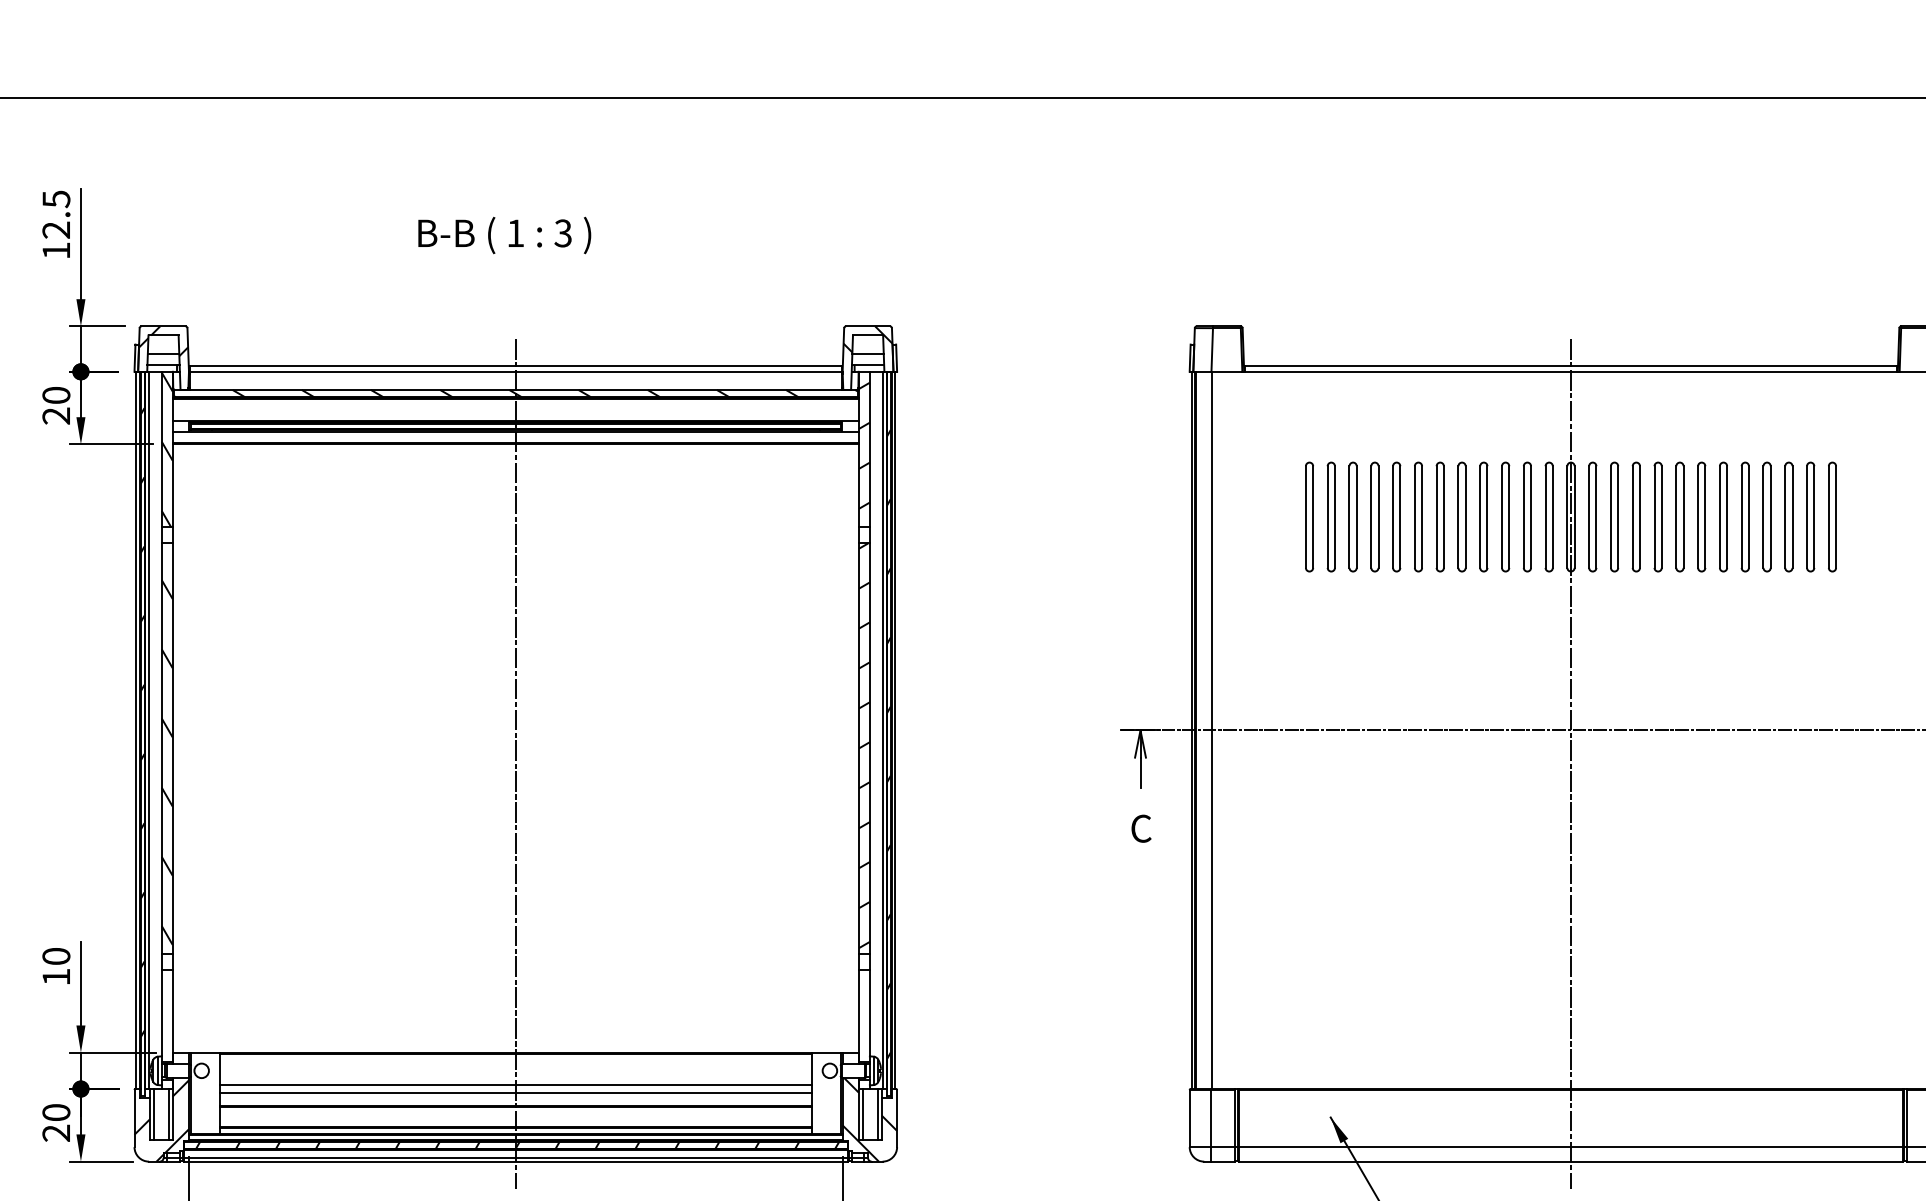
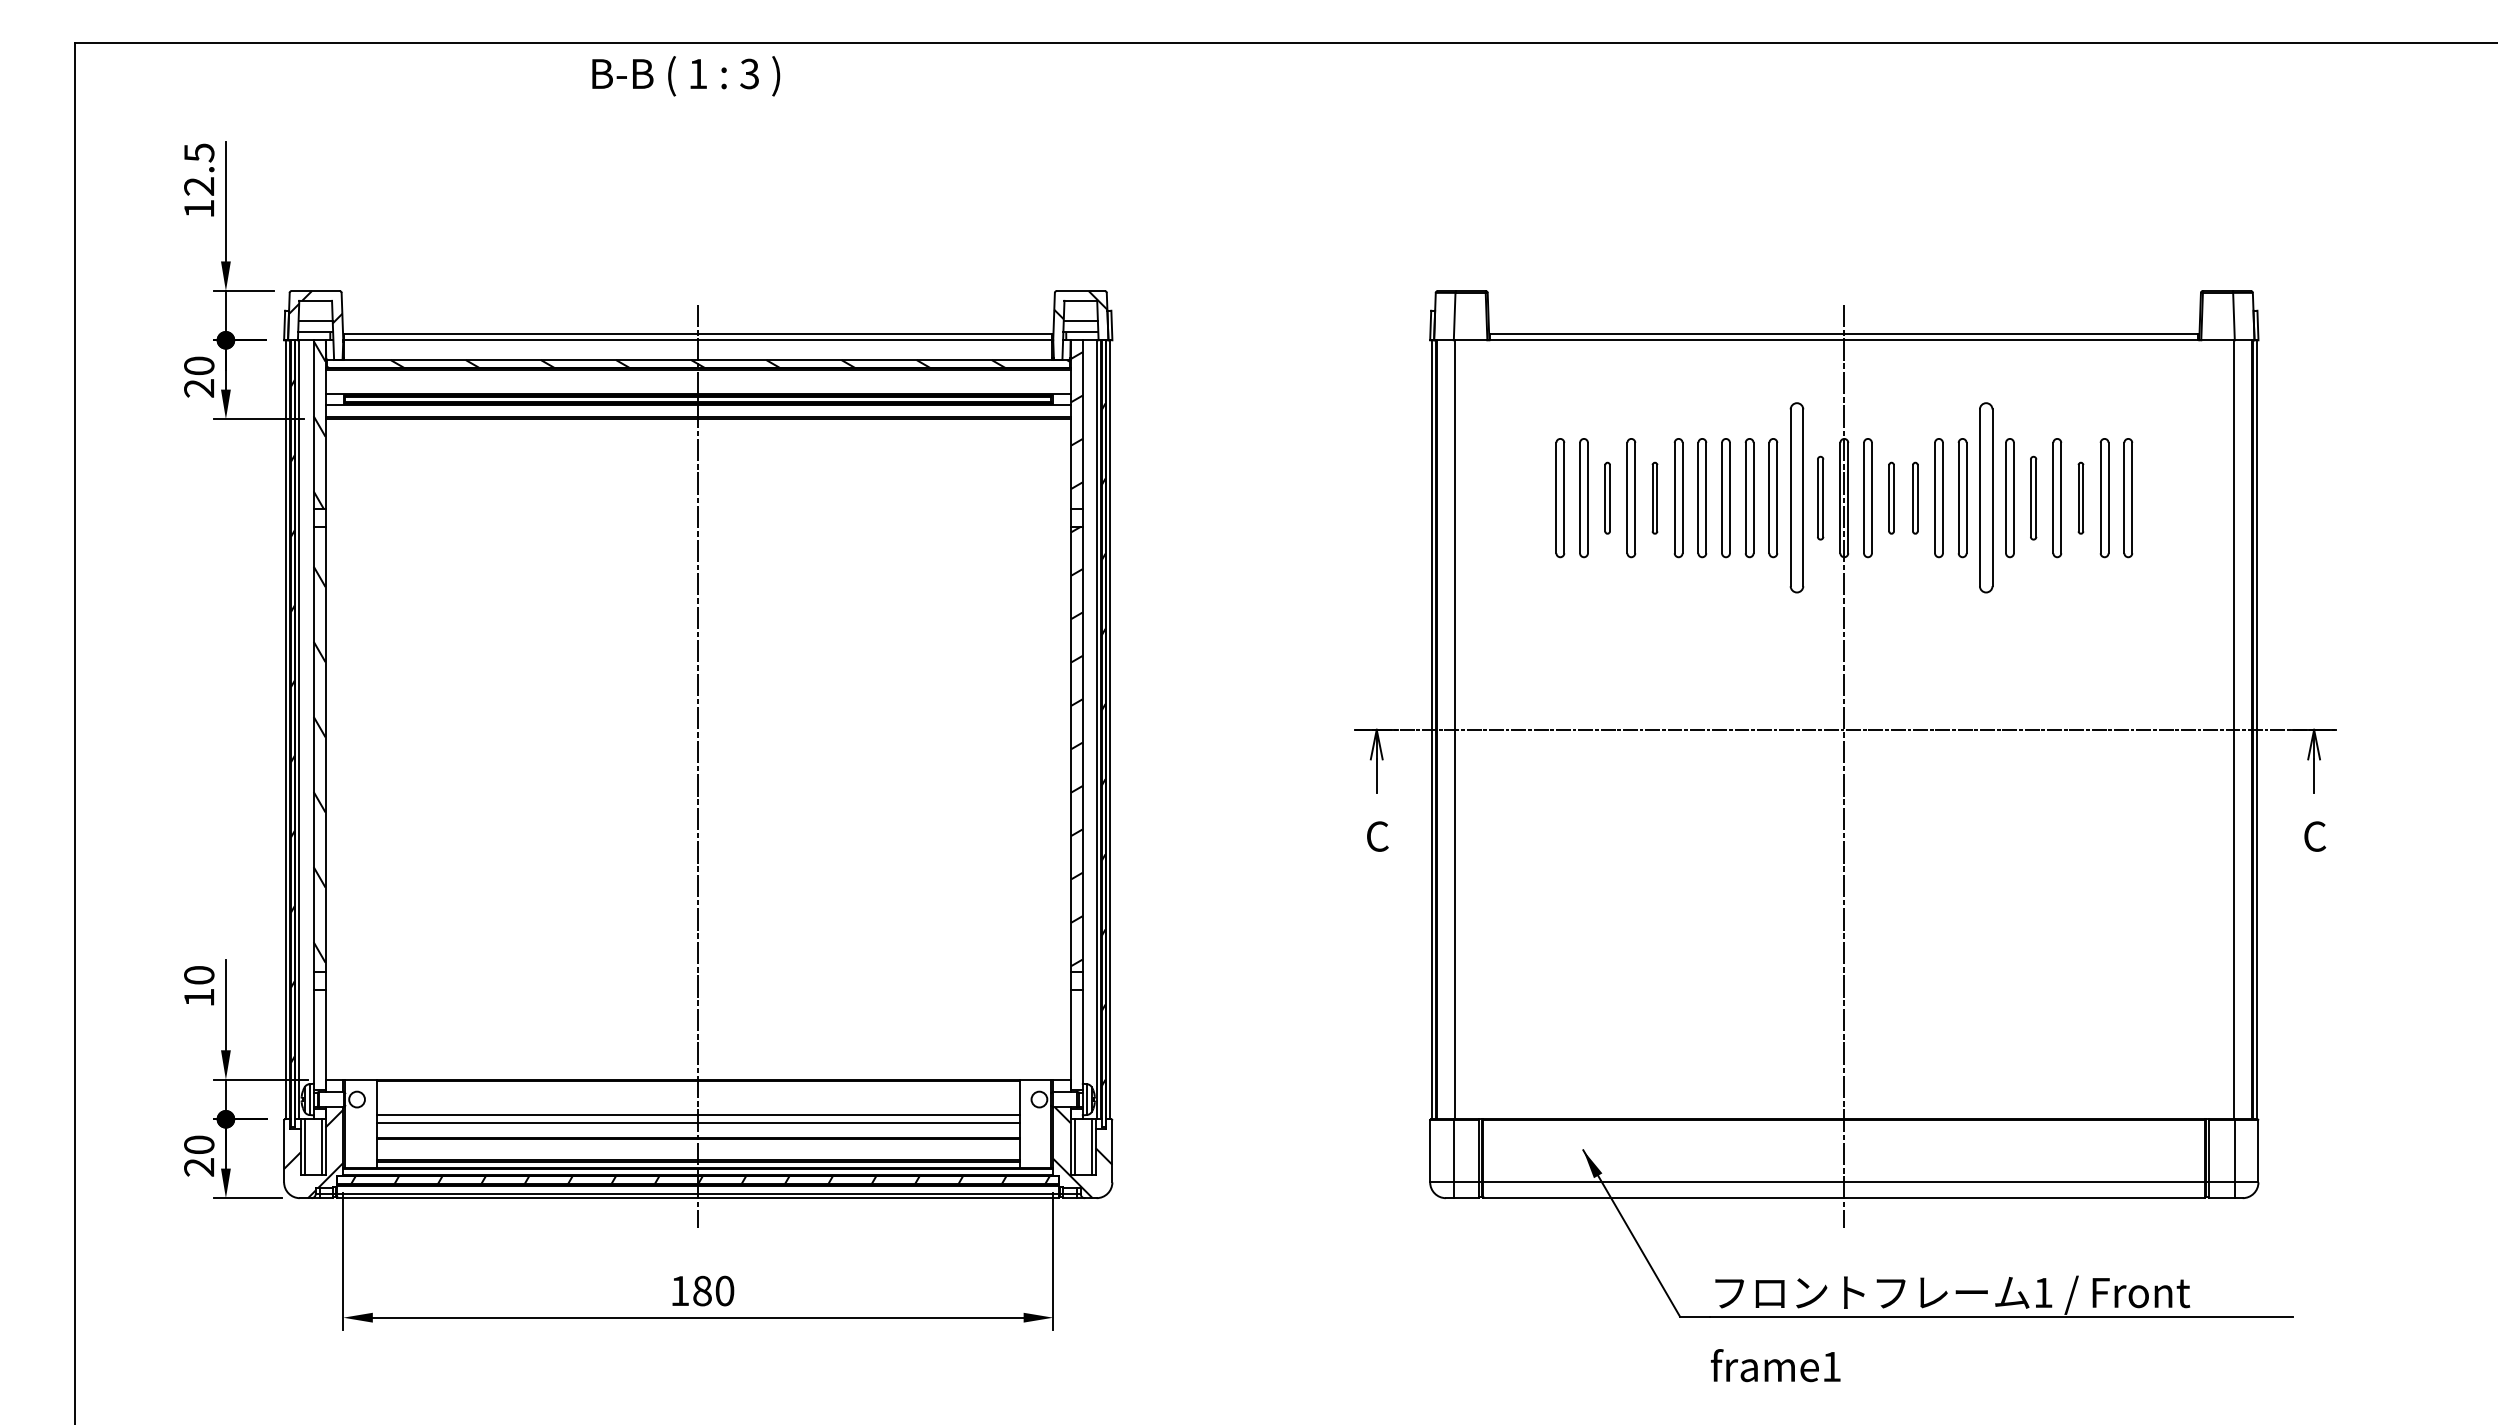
text: (504, 235) -> (686, 76), moved
part: (1352, 517) -> (1607, 498), size x0.6
part: (1396, 517) -> (1654, 498), size x0.6
part: (1526, 517) -> (1796, 498), size x1.6
part: (1549, 517) -> (1820, 498), size x0.7
part: (1614, 517) -> (1891, 498), size x0.6
part: (1636, 517) -> (1915, 498), size x0.6
part: (1701, 517) -> (1986, 498), size x1.6
part: (1745, 517) -> (2033, 498), size x0.7
part: (1788, 517) -> (2080, 498), size x0.6

